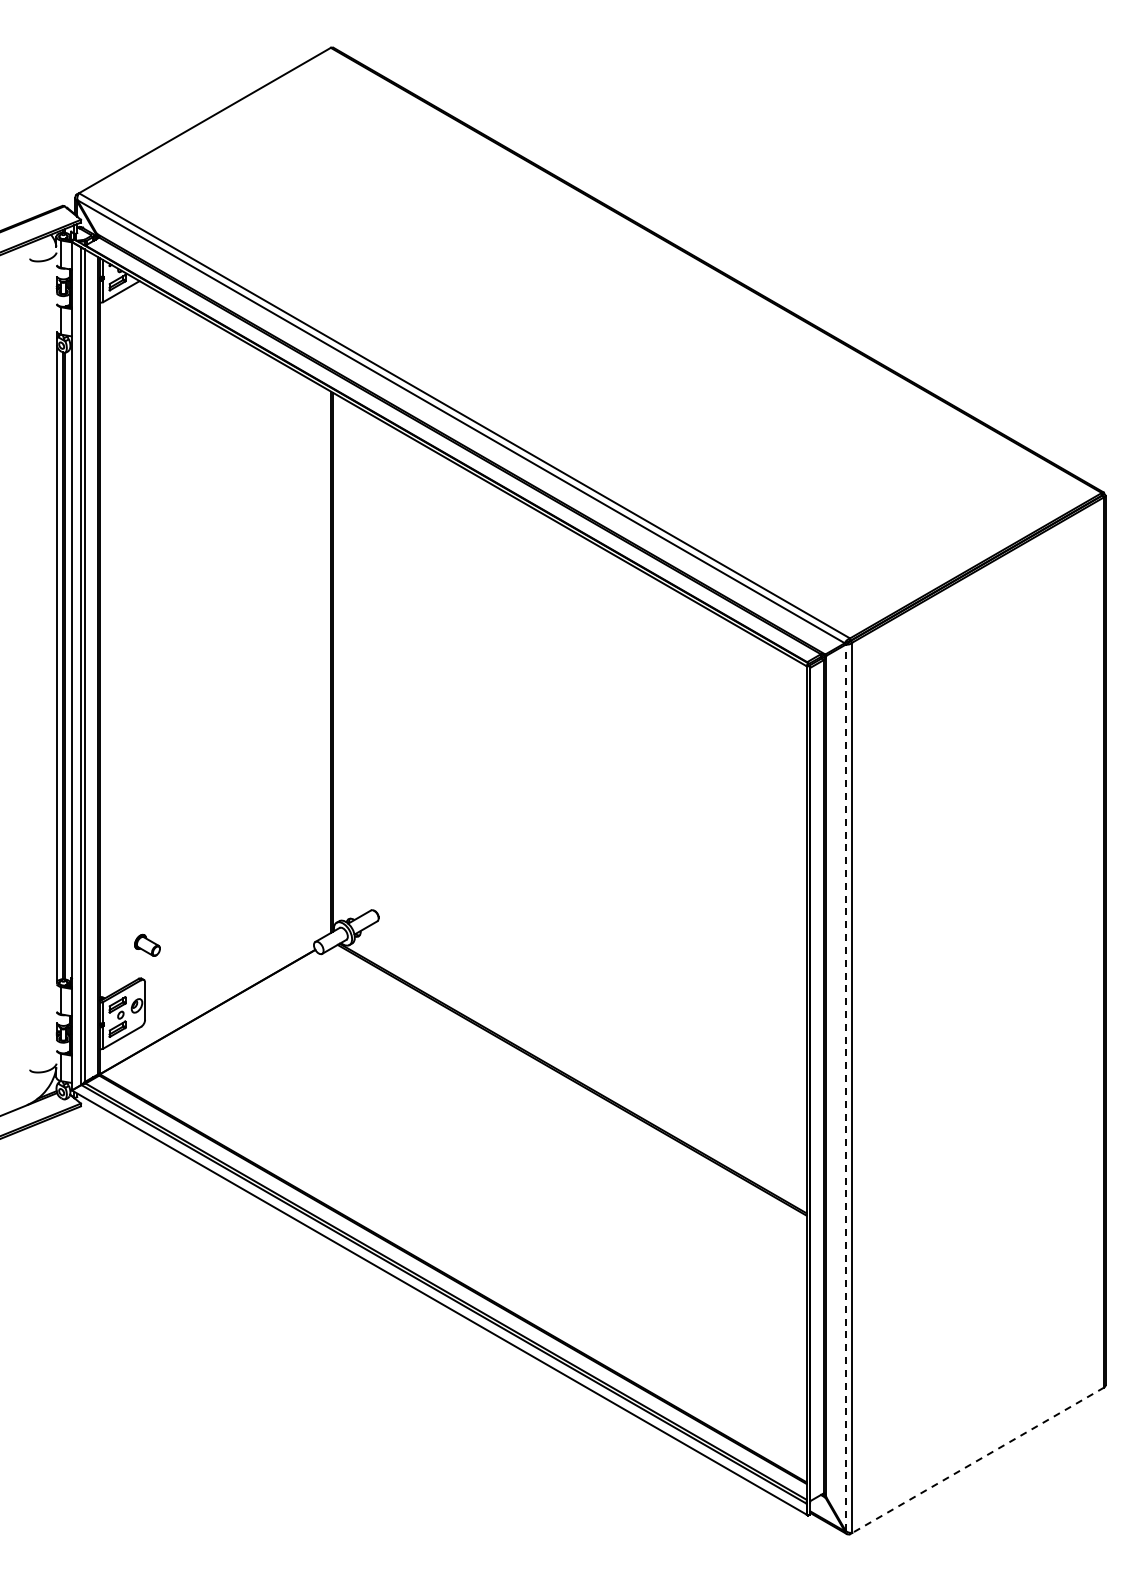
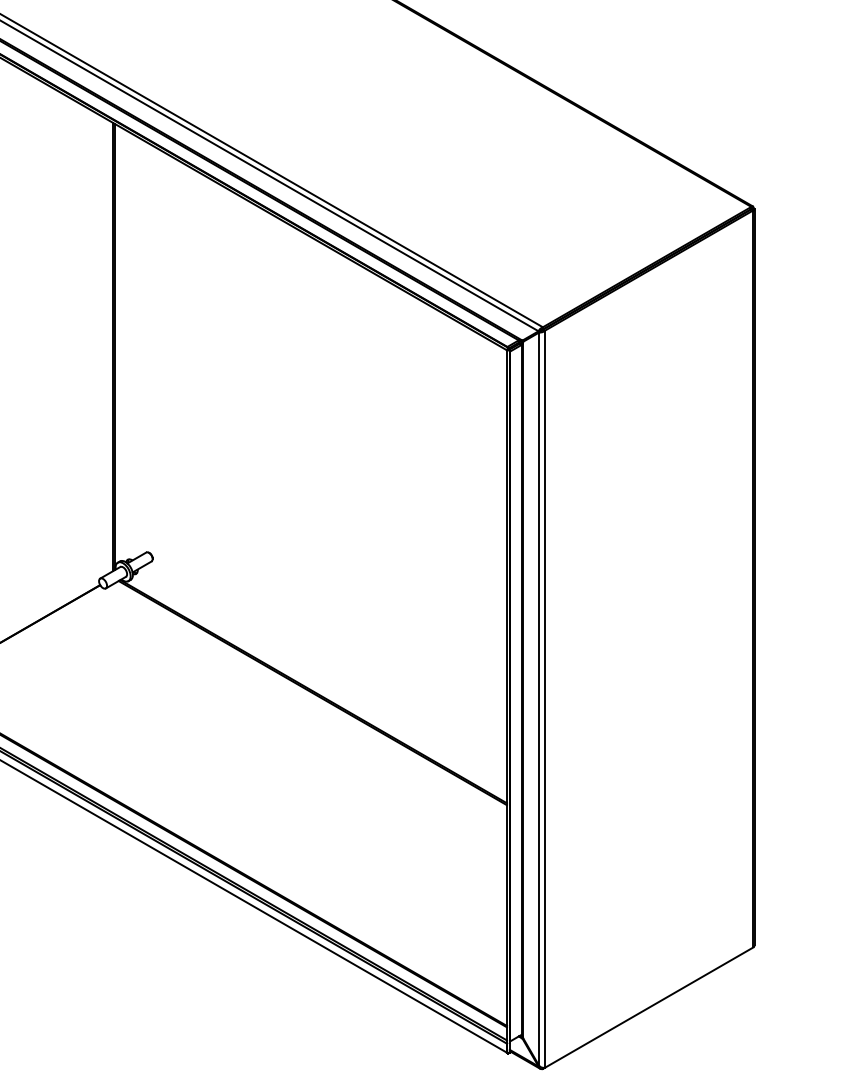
line: (845, 1087) -> (539, 699), dashed -> solid
line: (977, 1460) -> (648, 1007), dashed -> solid

